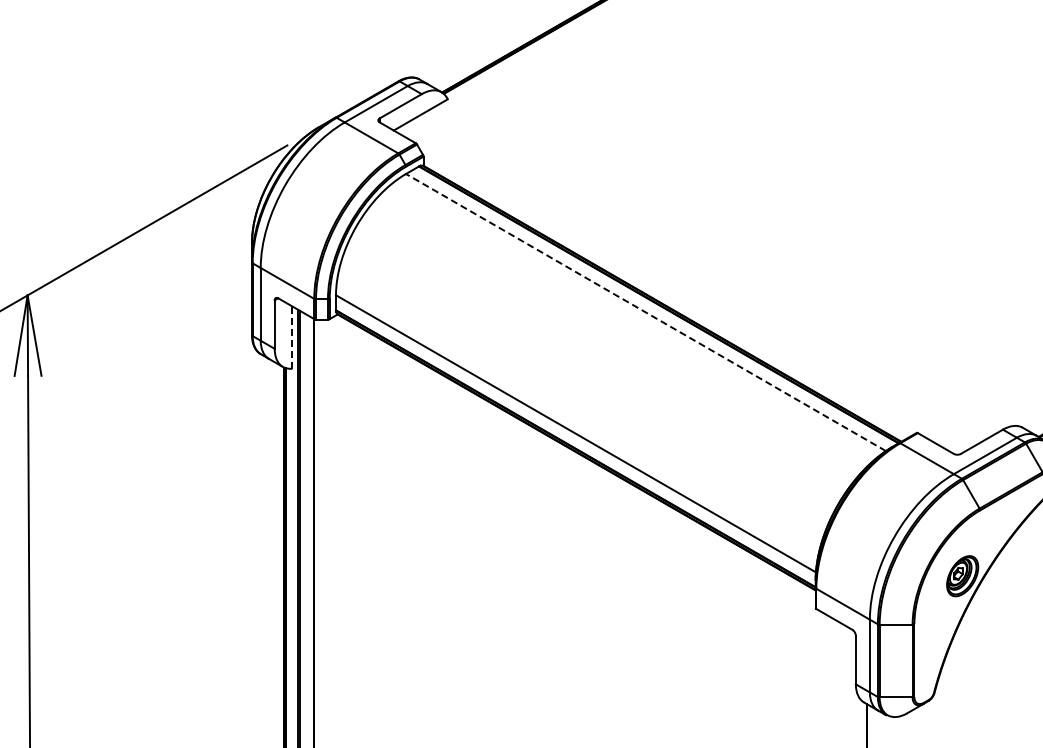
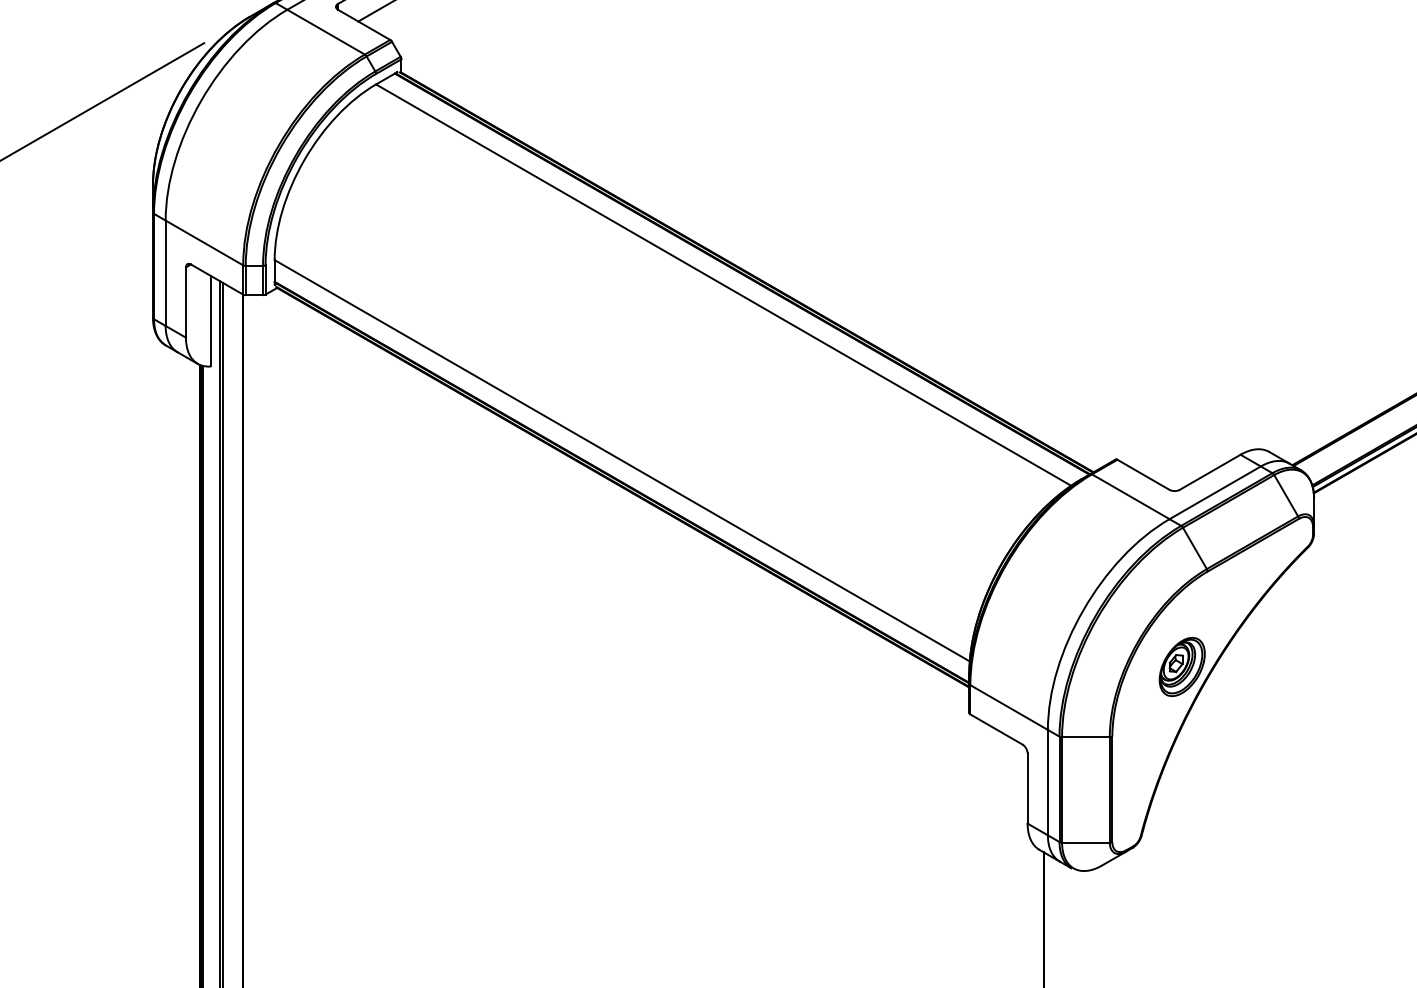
line: (645, 312) -> (722, 285), dashed -> solid
line: (292, 337) -> (211, 321), dashed -> solid

